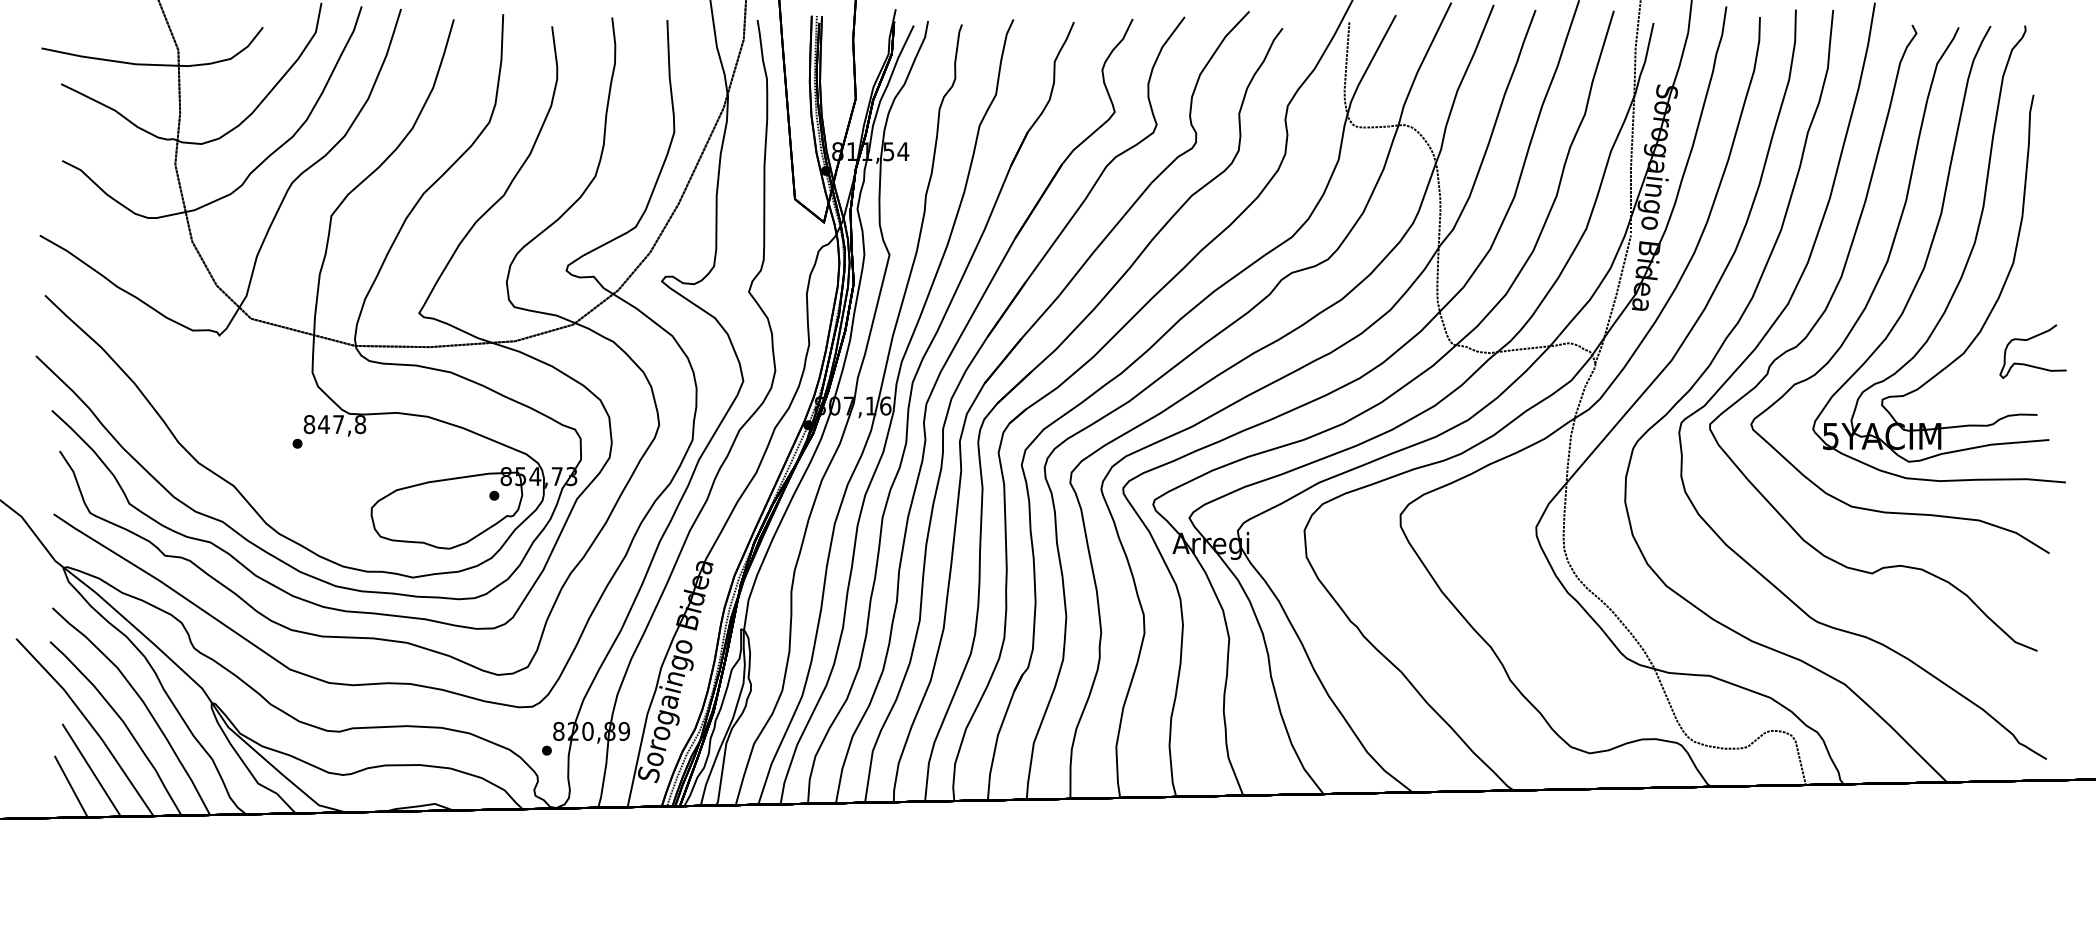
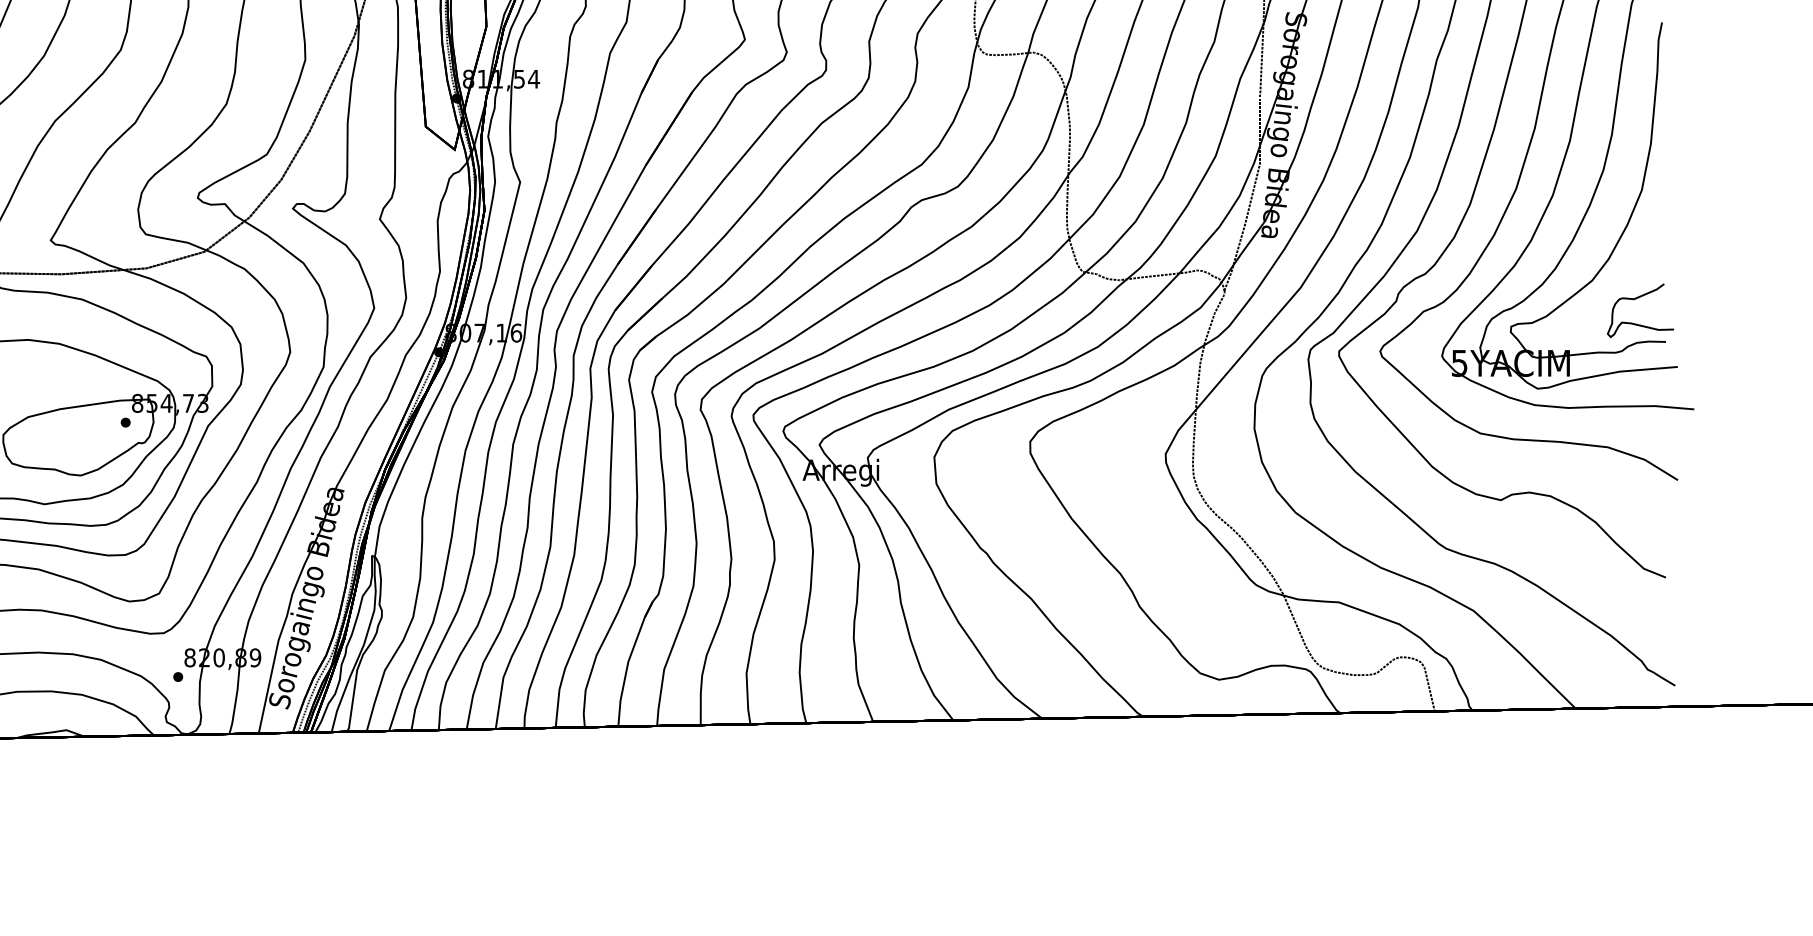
part: (2028, 340) -> (1636, 299), moved

